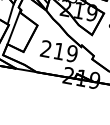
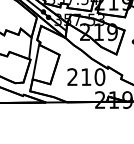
text: (71, 54) -> (99, 77), 219 -> 210

